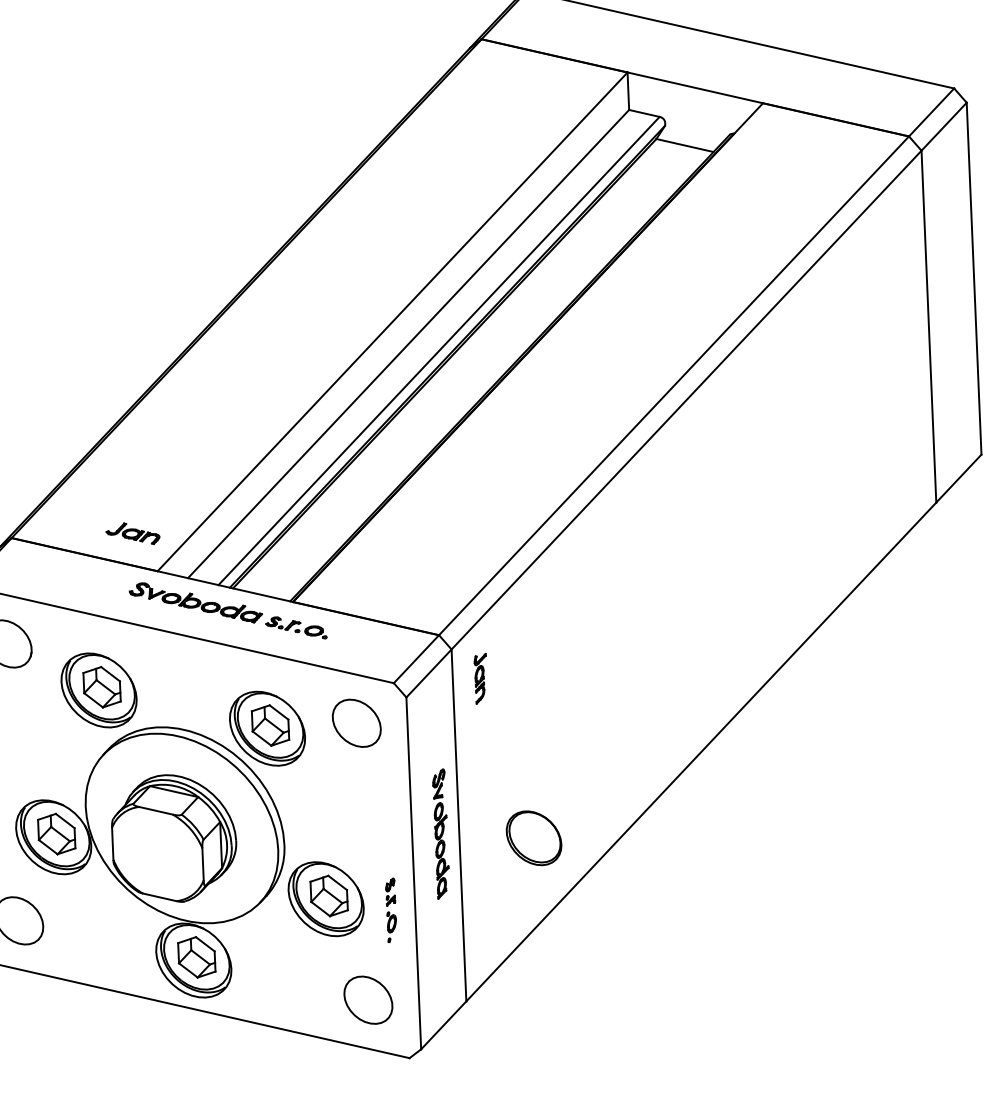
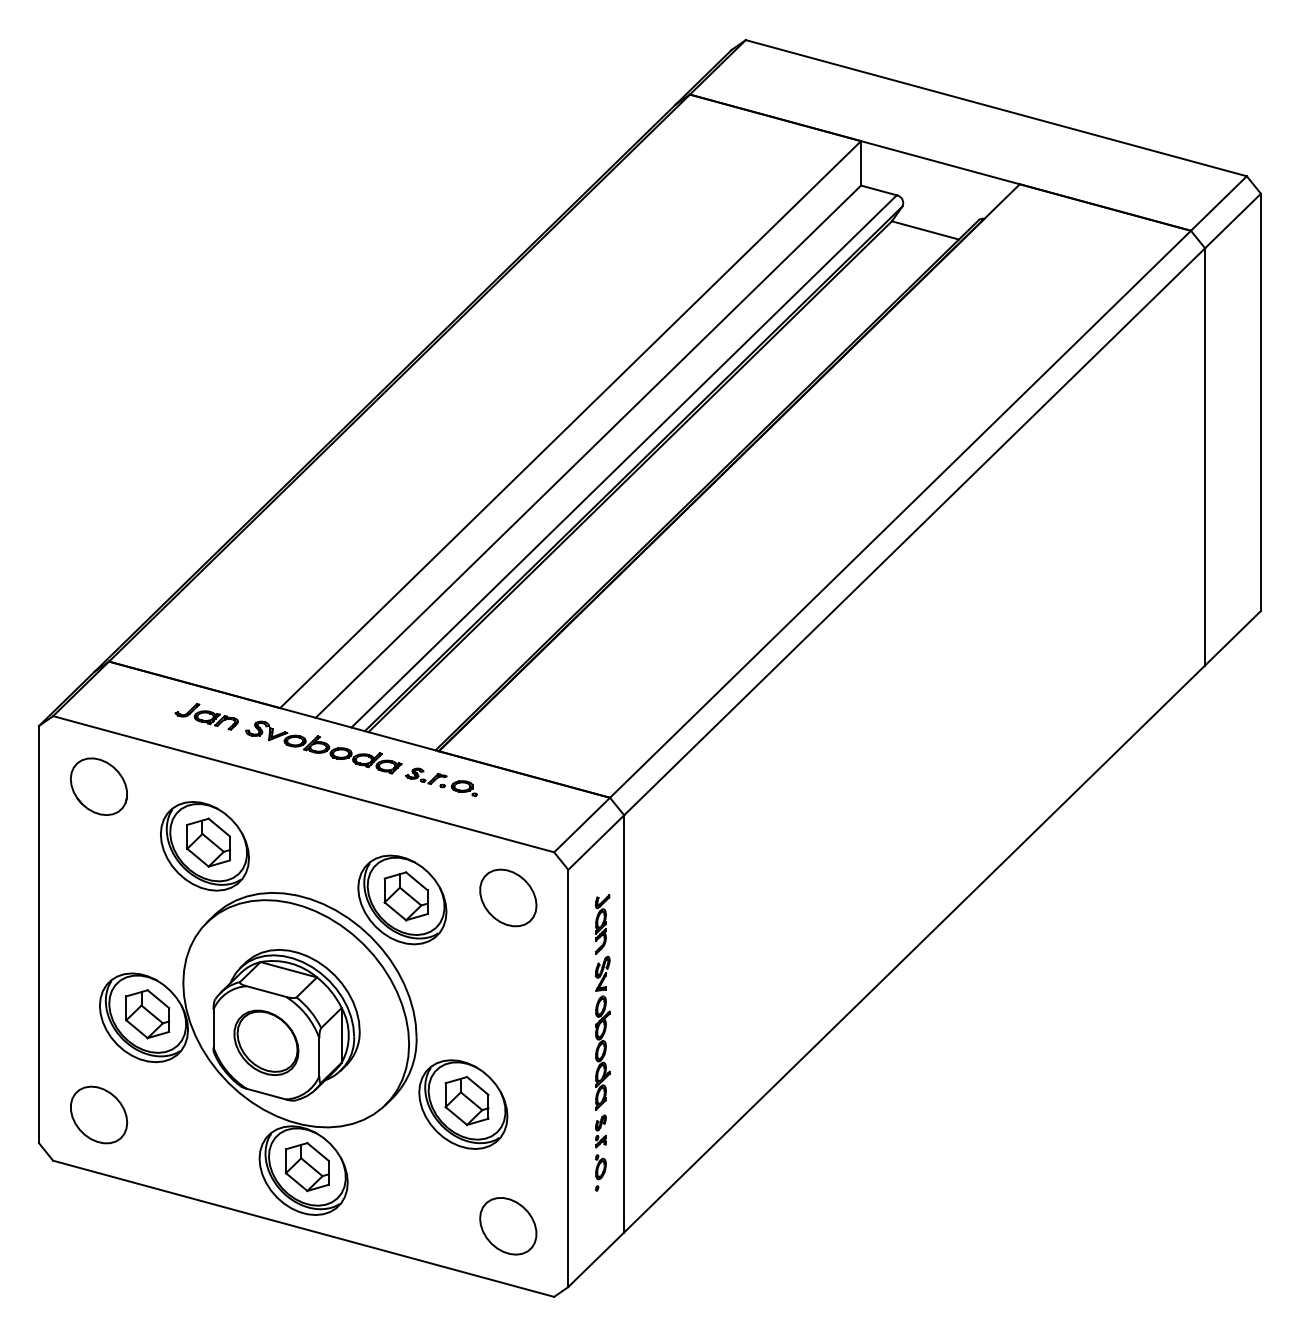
part: (132, 533) -> (206, 716), moved
part: (480, 678) -> (602, 924), moved
part: (534, 838) -> (266, 1042), moved
part: (390, 909) -> (600, 1152), moved

